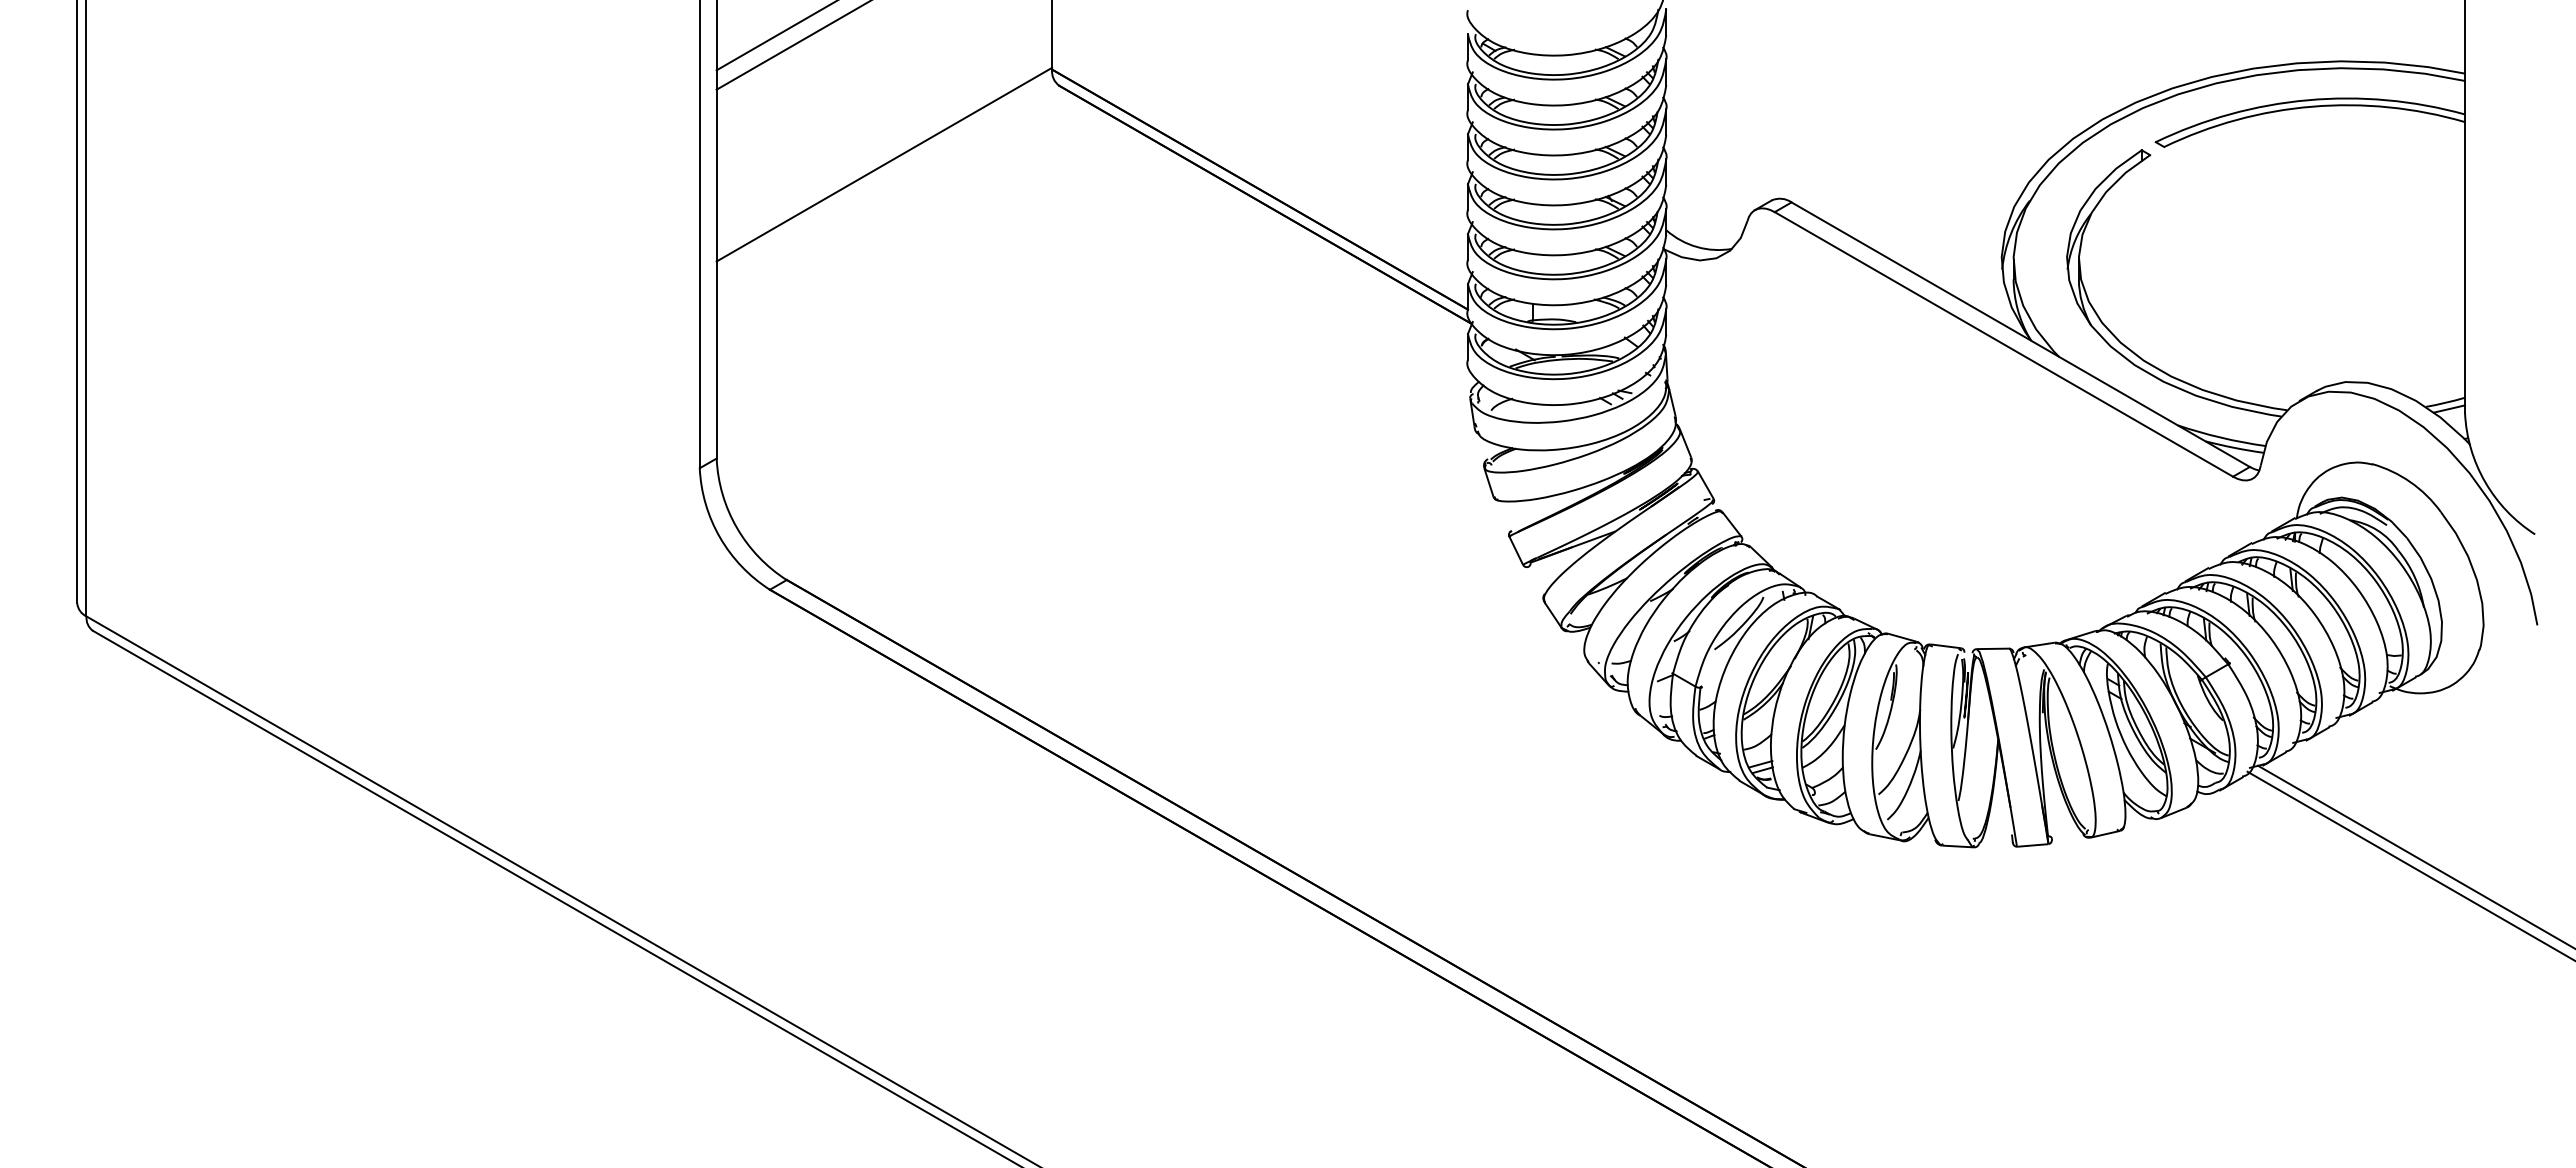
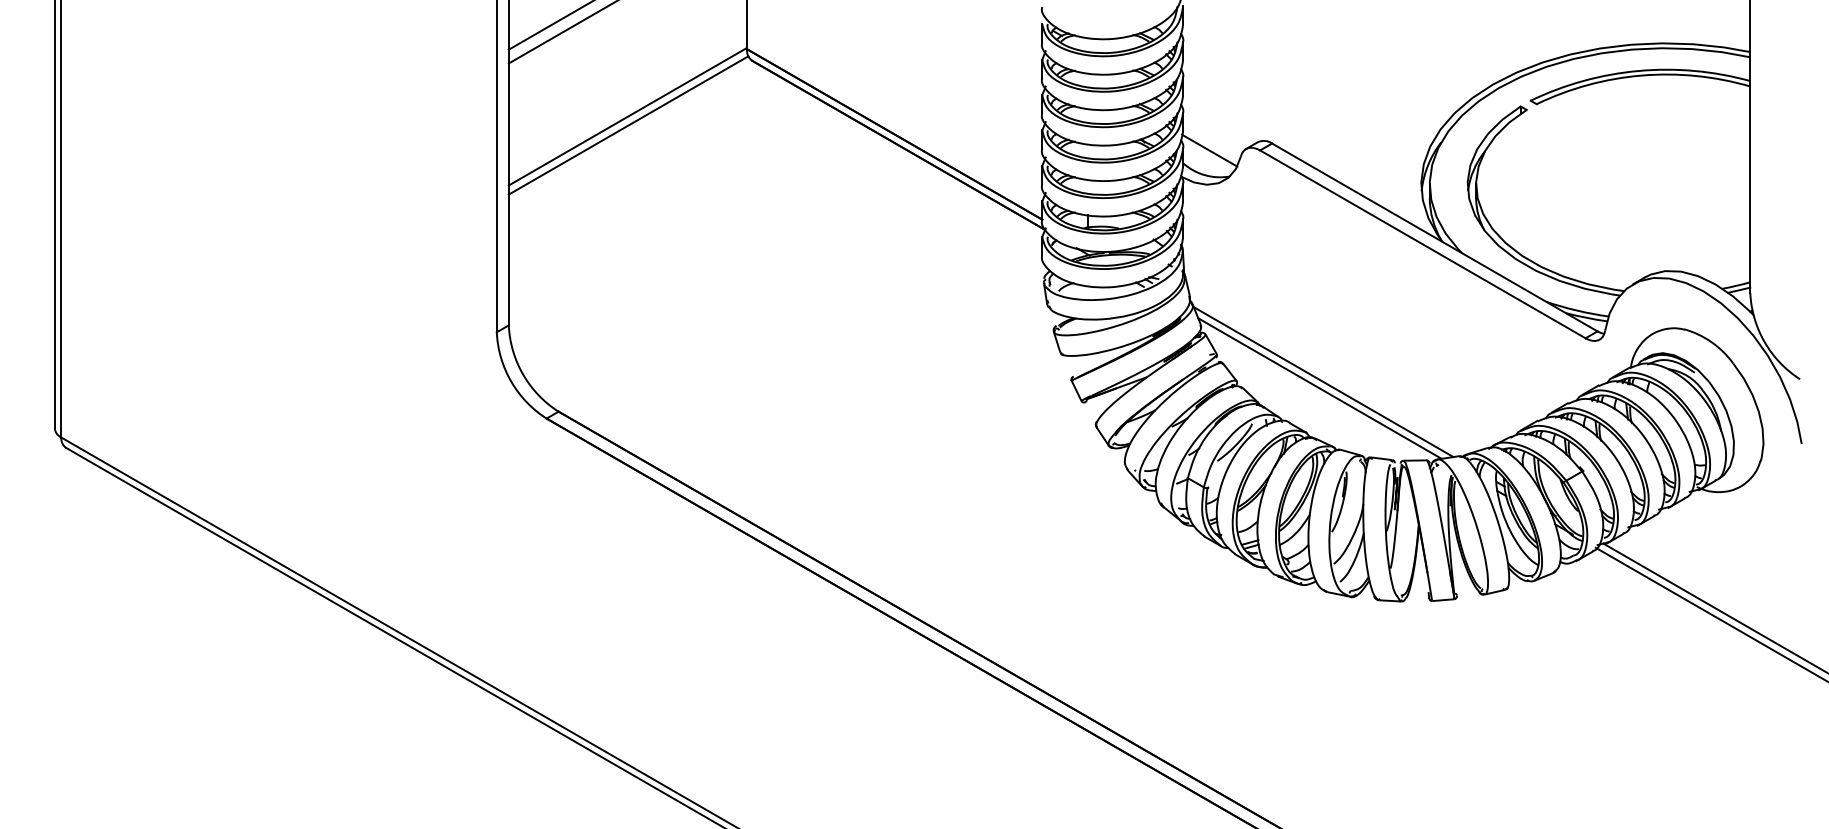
line: (885, 176) -> (628, 125), added
line: (1703, 212) -> (1209, 150), added
line: (1863, 537) -> (1323, 381), added
line: (1858, 547) -> (1319, 388), added

